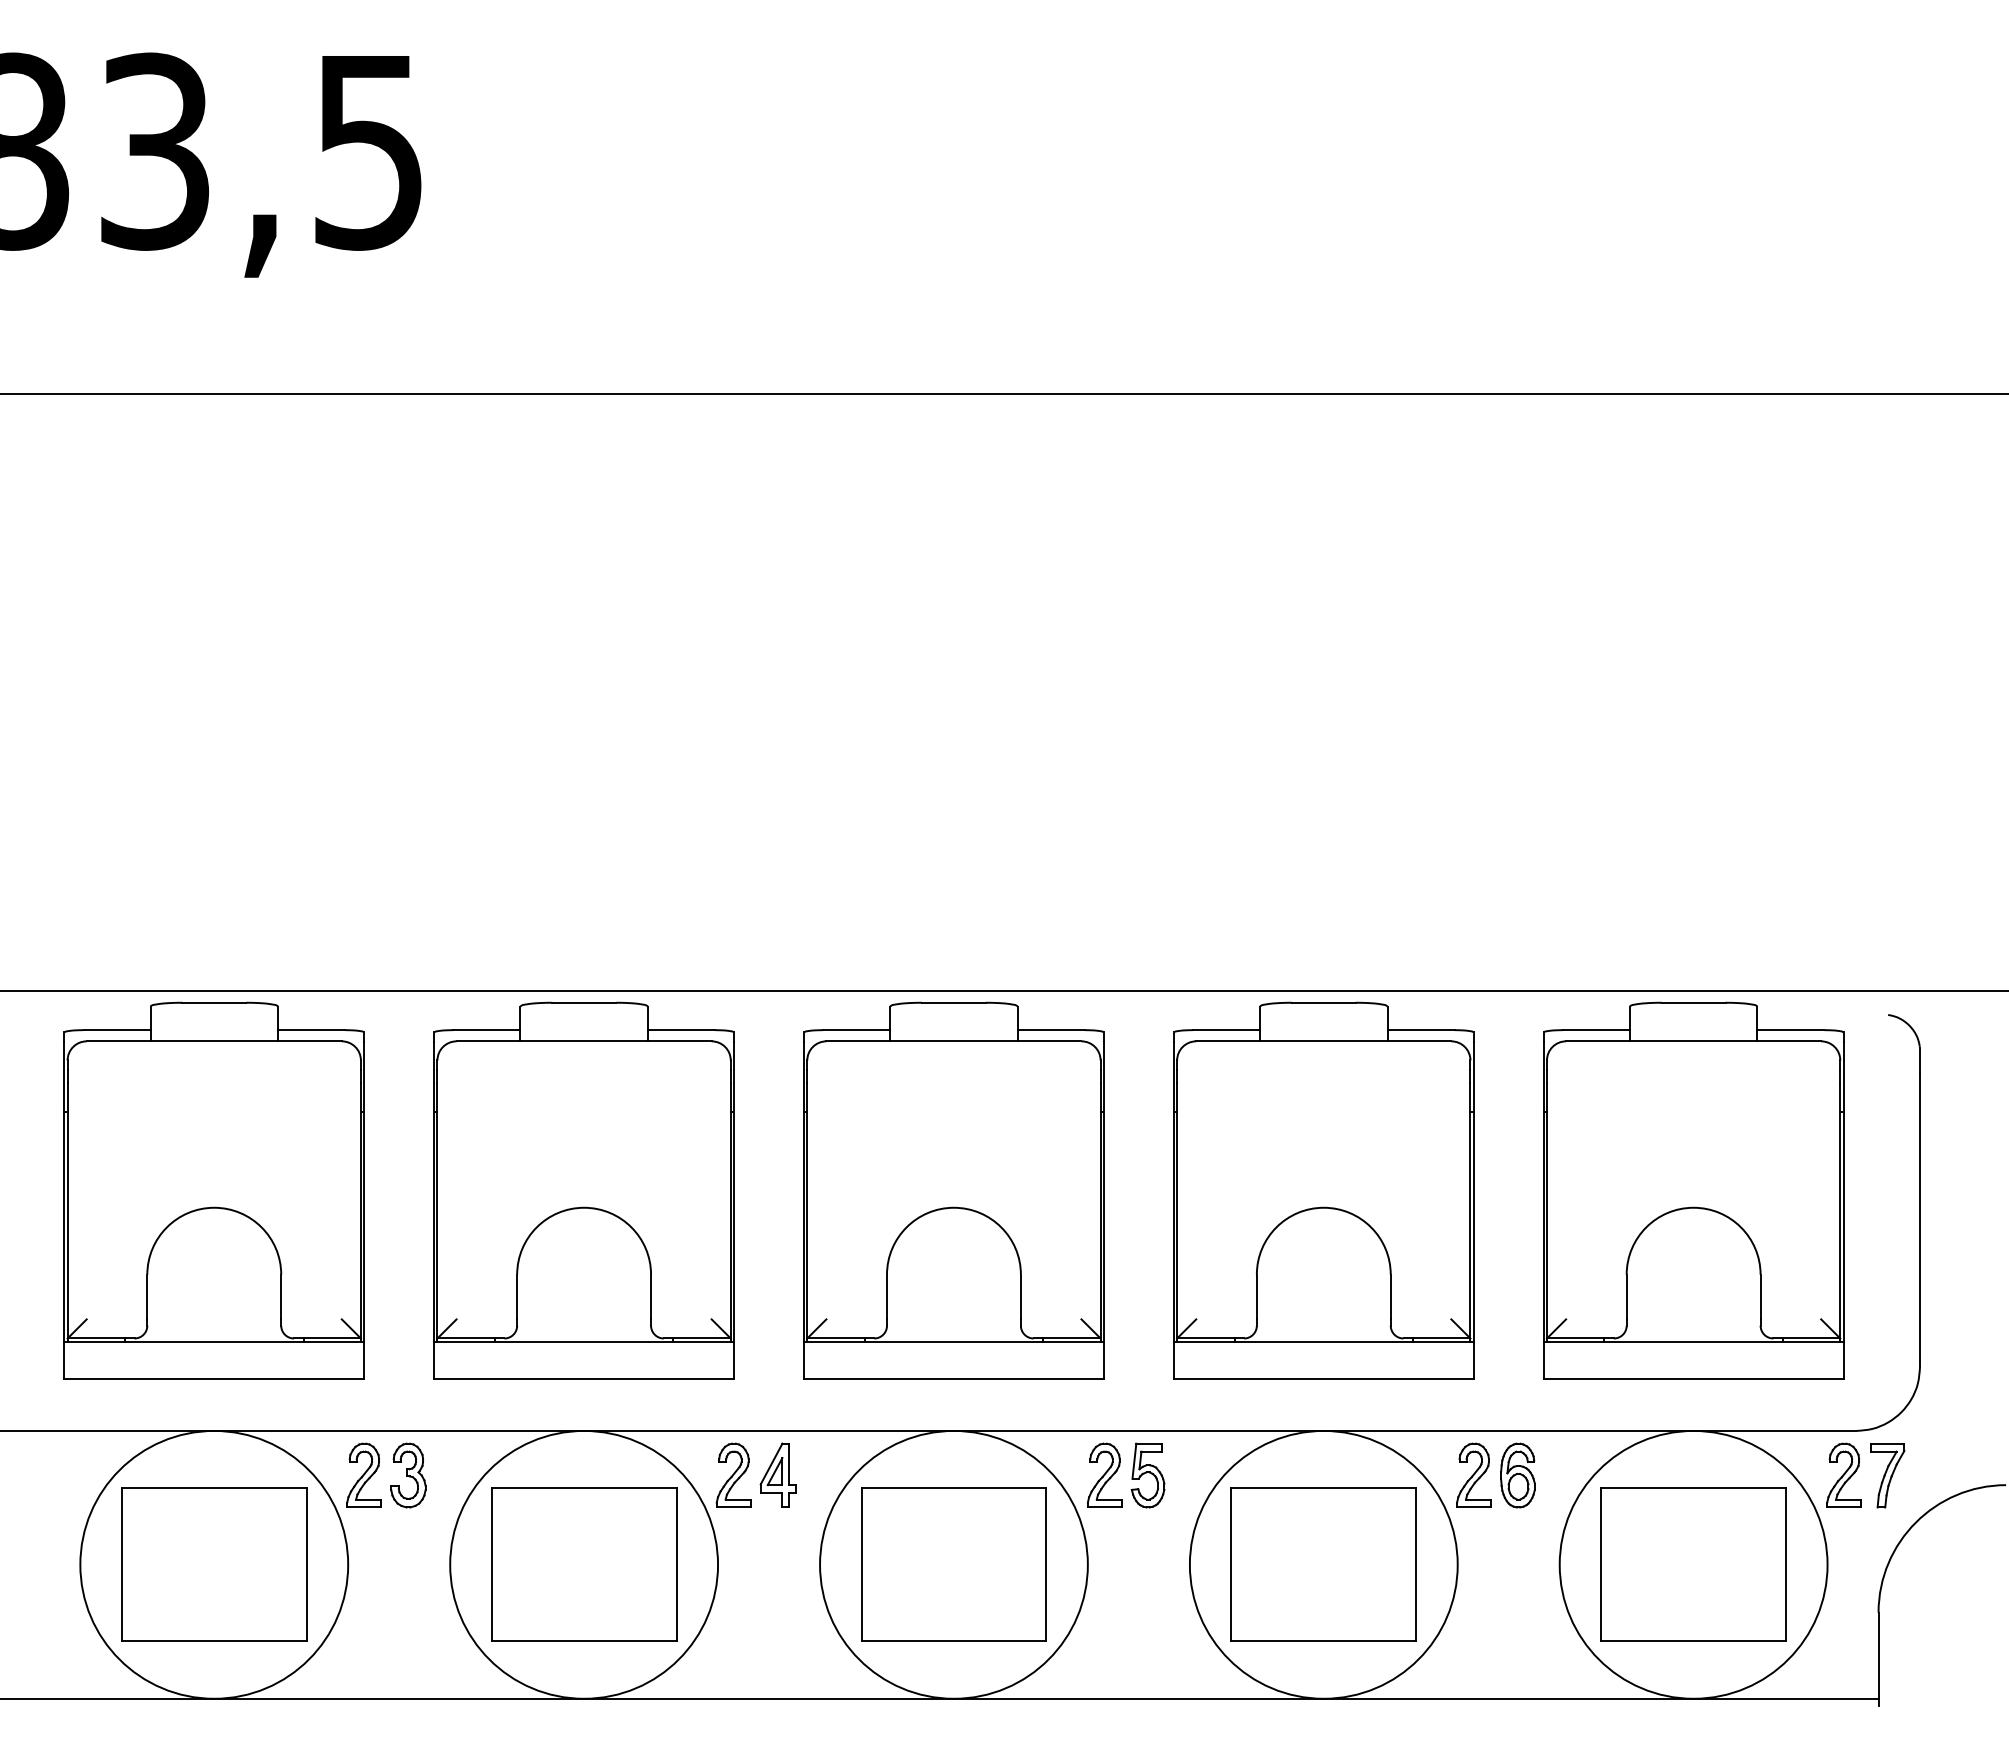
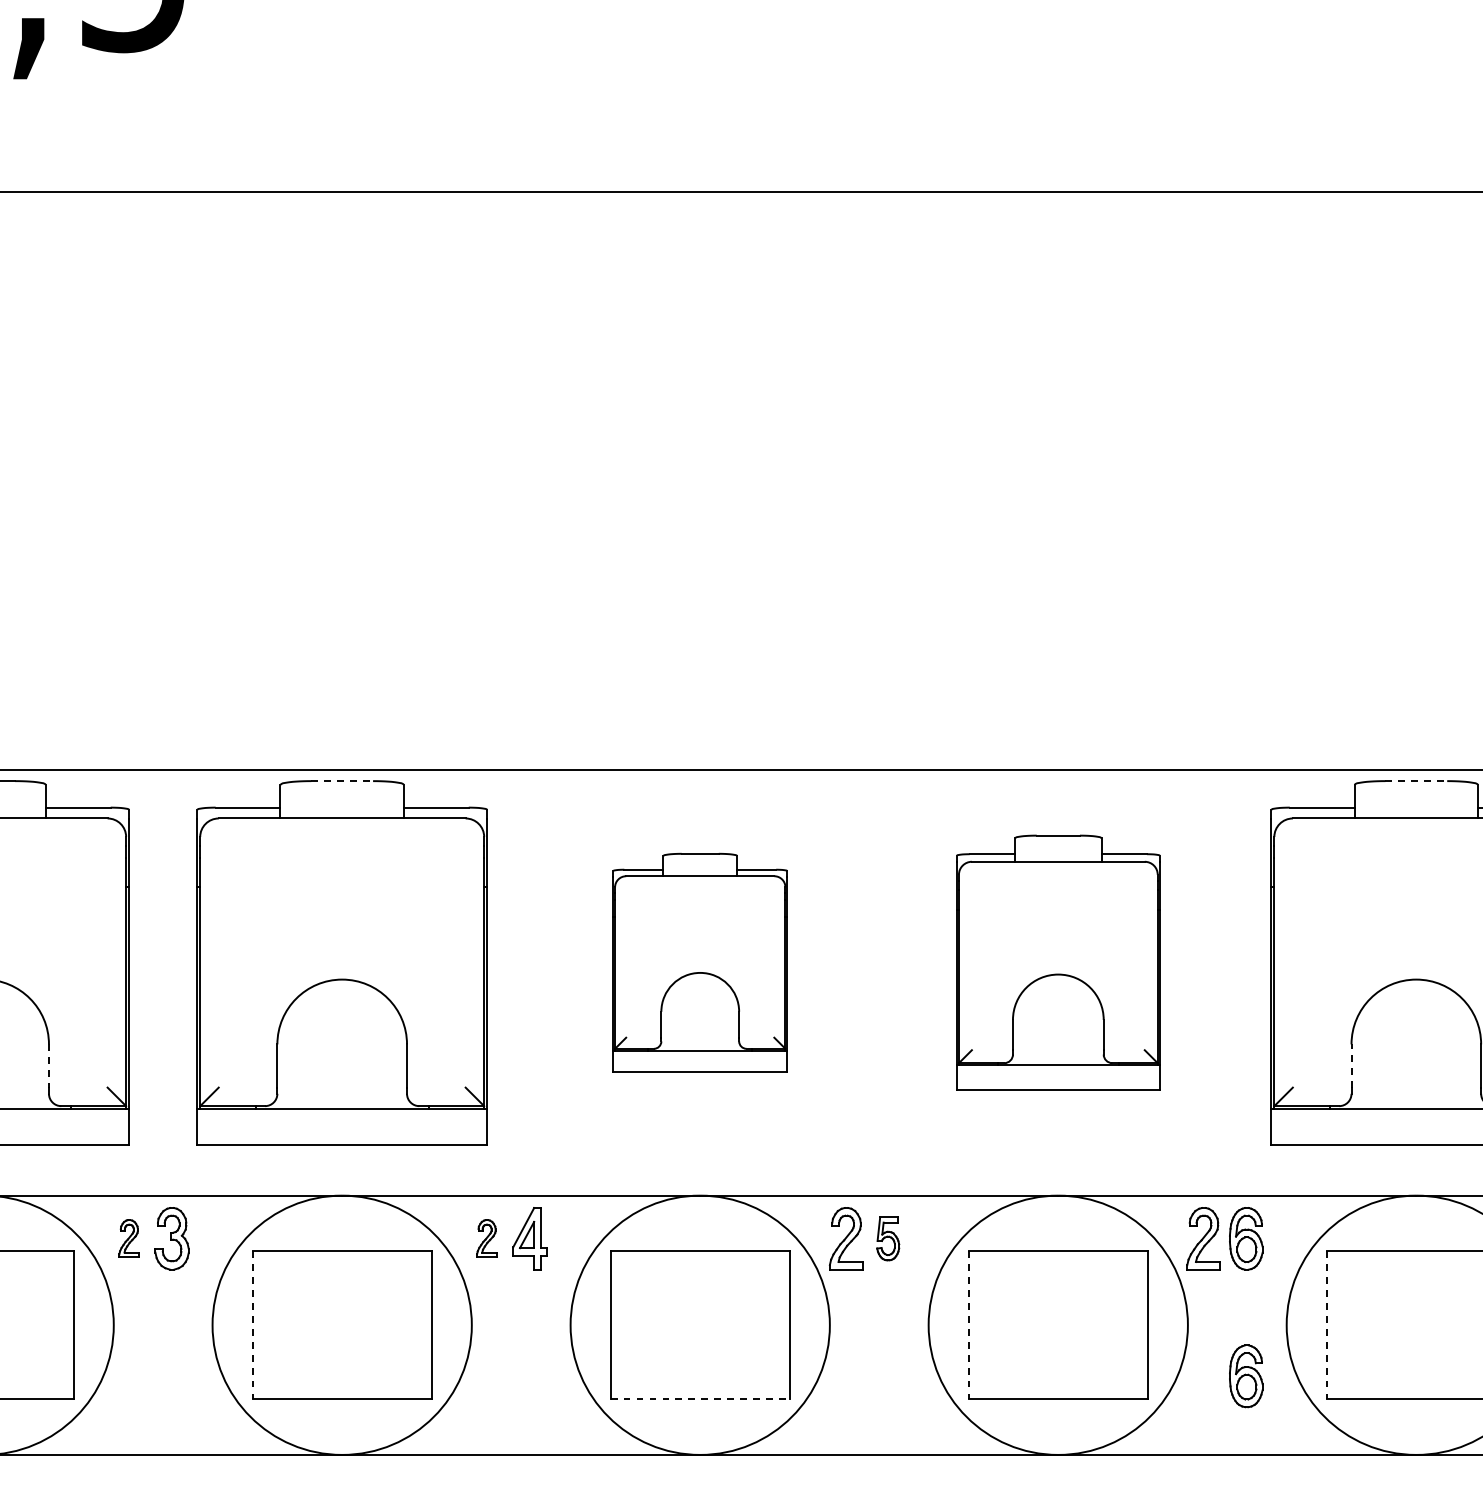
line: (584, 1002) -> (342, 780), solid -> dashed
line: (1693, 1002) -> (1416, 780), solid -> dashed
part: (953, 1190) -> (699, 962), size x0.6
part: (1323, 1190) -> (1058, 962), size x0.7
line: (1626, 1296) -> (1351, 1065), solid -> dashed
line: (281, 1297) -> (49, 1066), solid -> dashed
part: (363, 1474) -> (128, 1237), size x0.6
part: (733, 1474) -> (486, 1237), size x0.6
part: (1147, 1475) -> (887, 1238), size x0.7
line: (491, 1564) -> (252, 1324), solid -> dashed
line: (1231, 1564) -> (968, 1324), solid -> dashed
line: (1601, 1564) -> (1327, 1324), solid -> dashed
part: (1517, 1617) -> (1245, 1376), added
line: (954, 1641) -> (700, 1399), solid -> dashed

